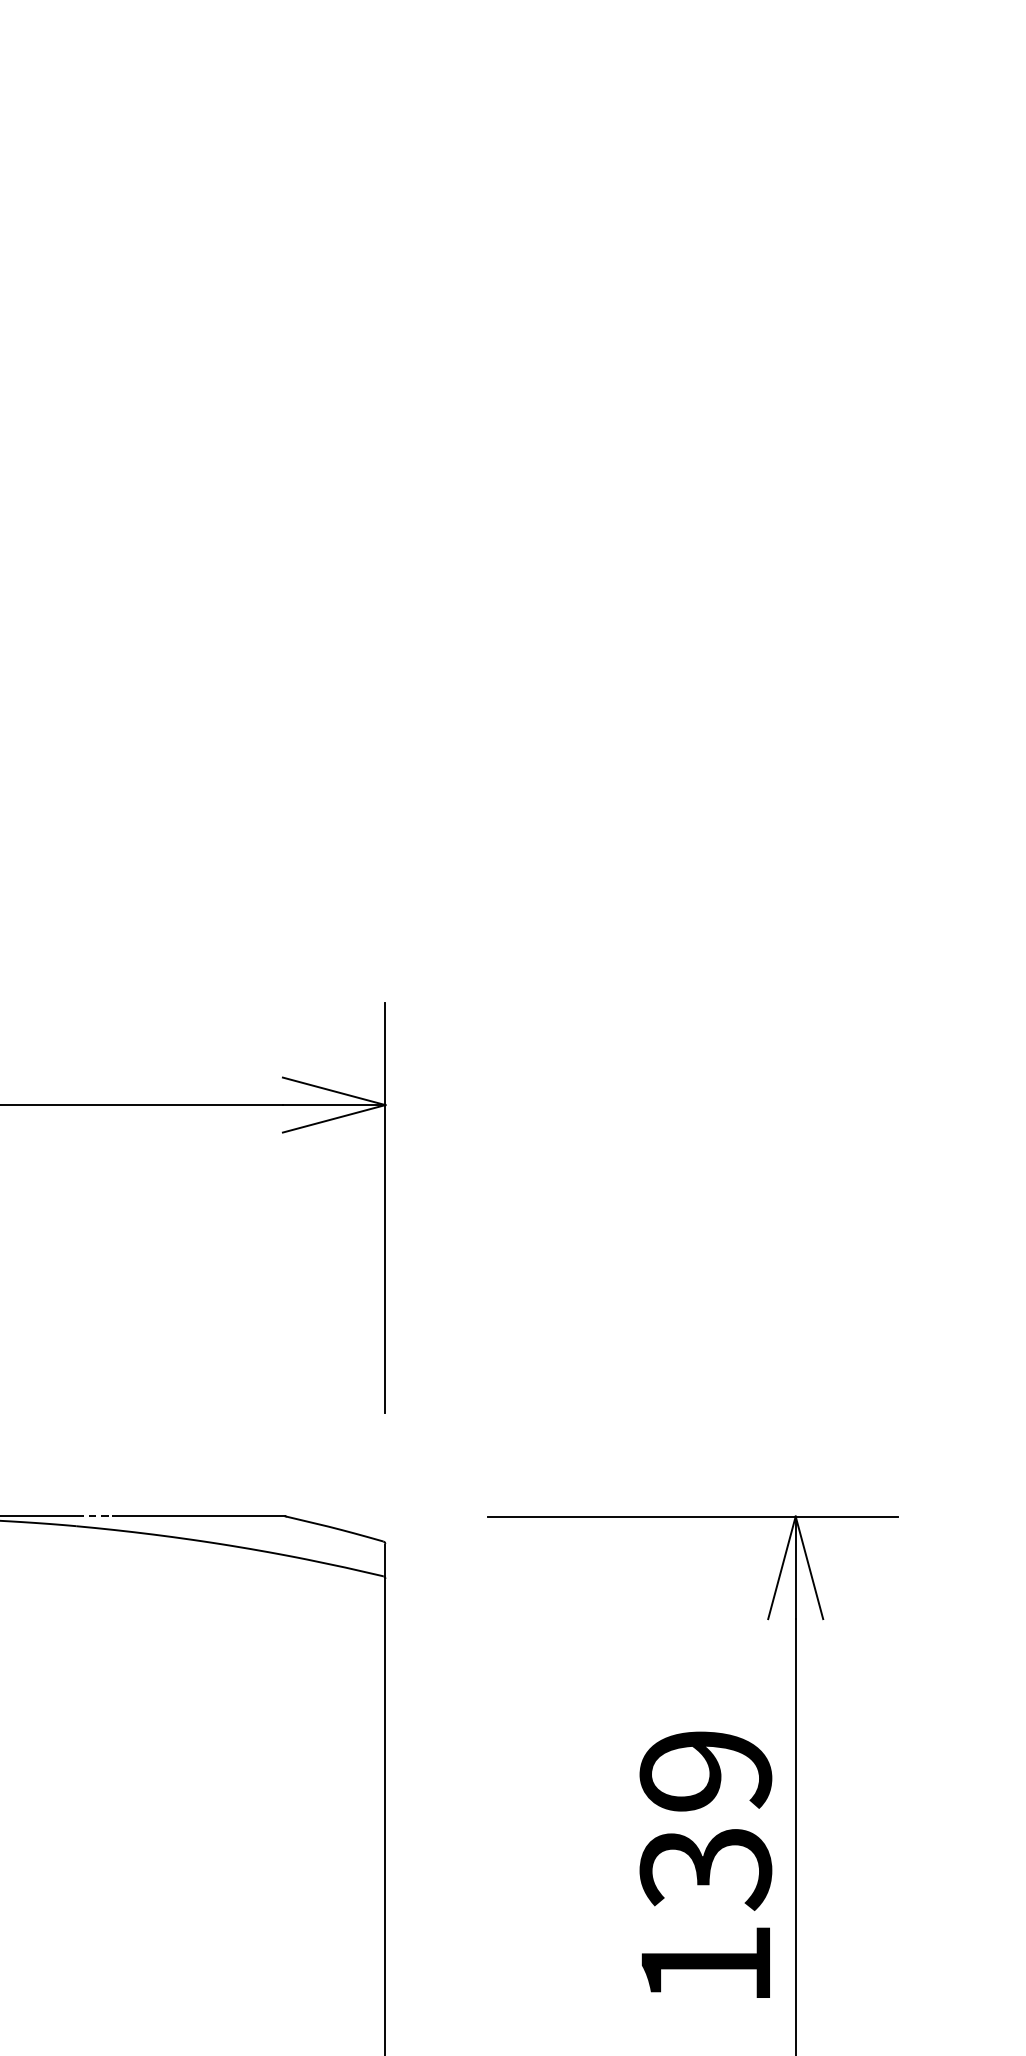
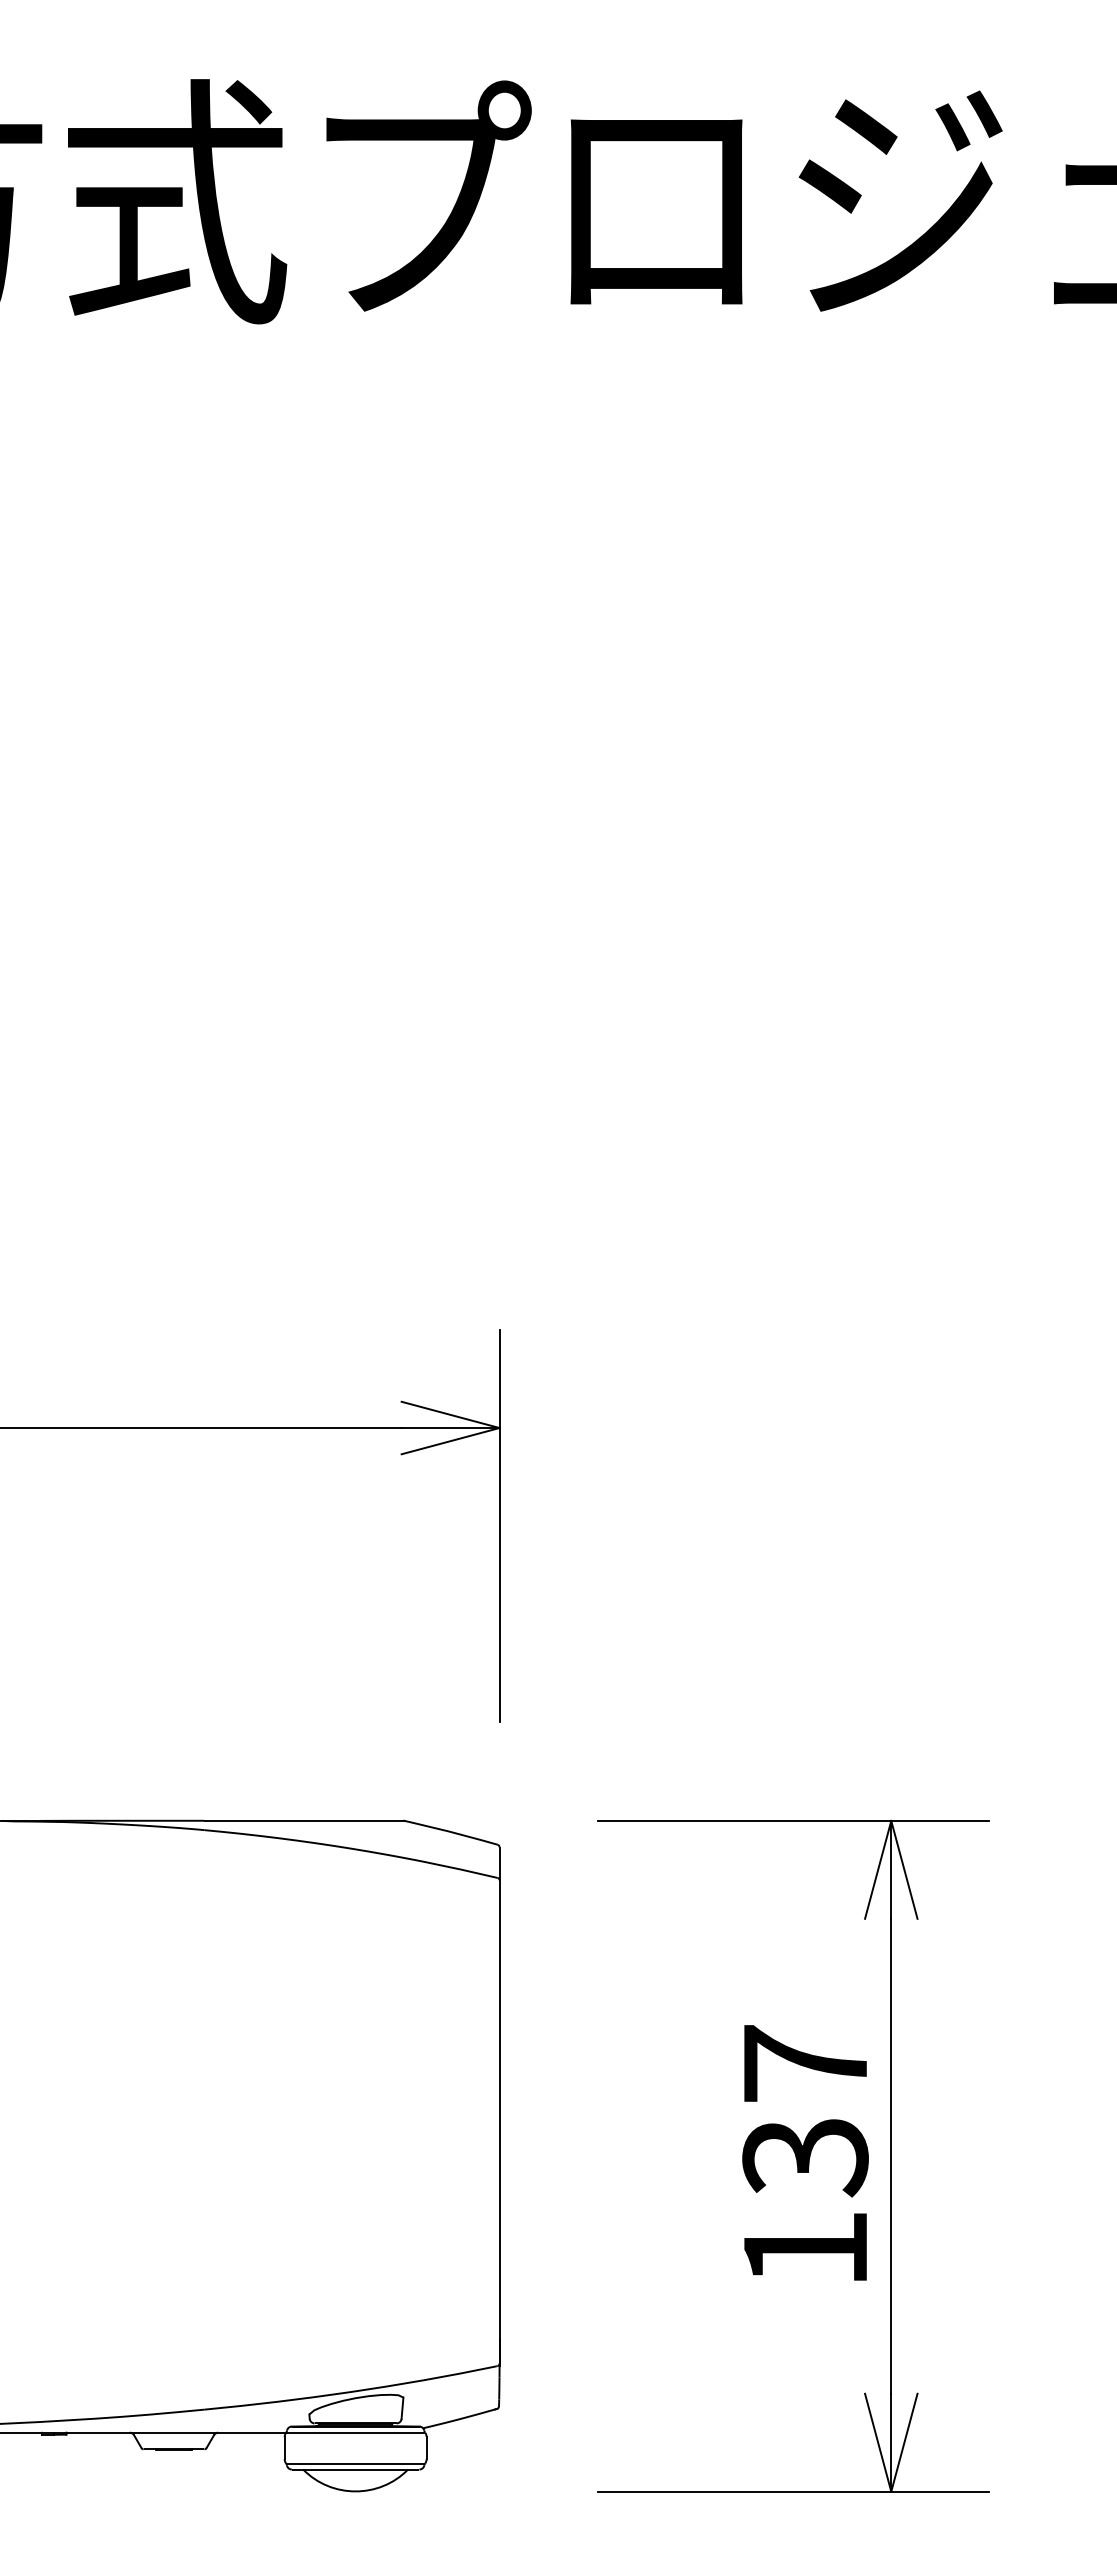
line: (94, 1516) -> (221, 1820), dashed -> solid
text: (705, 1770) -> (805, 2063), 139 -> 137

